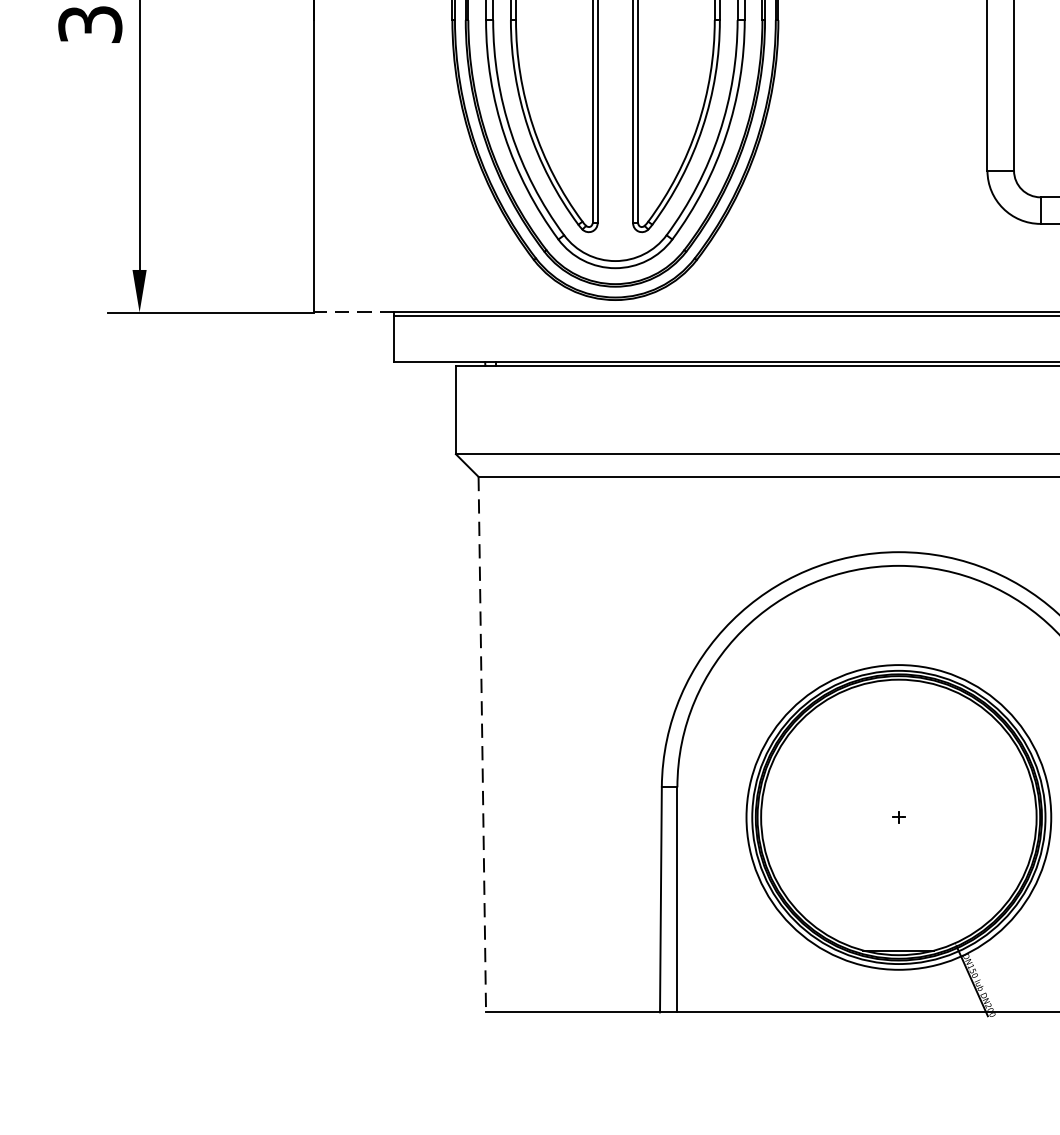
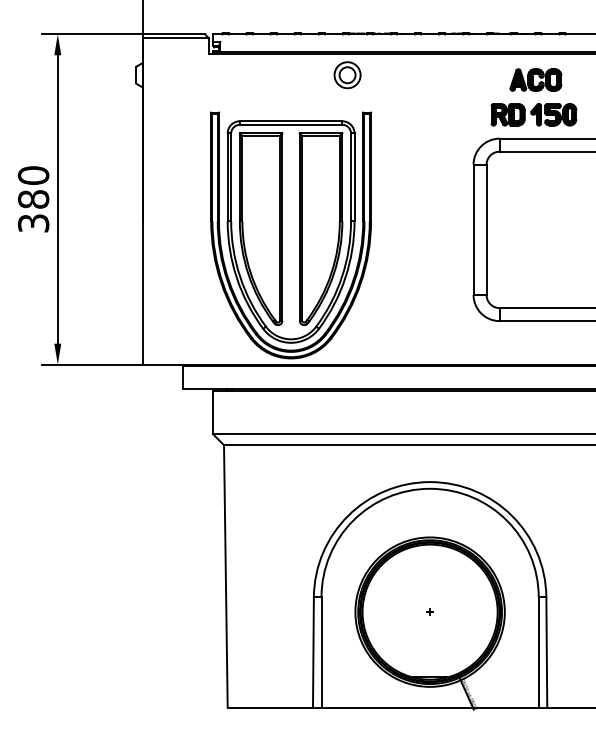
line: (353, 312) -> (162, 364), dashed -> solid
line: (481, 744) -> (225, 576), dashed -> solid

